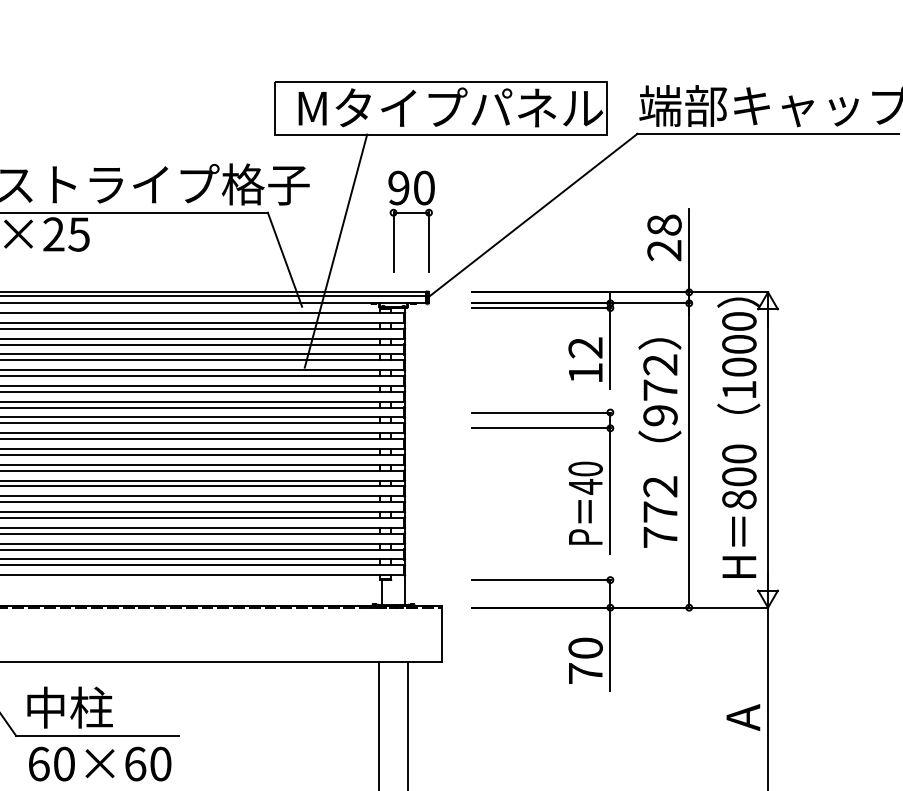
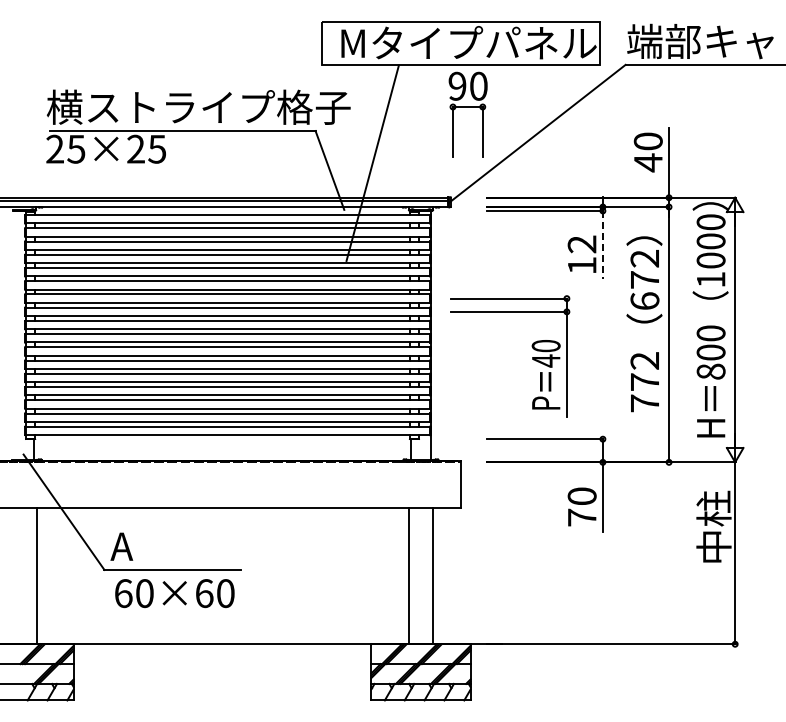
part: (410, 213) -> (467, 107), moved
text: (663, 238) -> (647, 152), 28 -> 40
line: (609, 348) -> (602, 244), solid -> dashed
text: (659, 415) -> (644, 301), 972 -> 672
part: (569, 482) -> (532, 357), moved
text: (742, 685) -> (713, 527), A -> 中柱
text: (67, 706) -> (147, 545), 中柱 -> A

